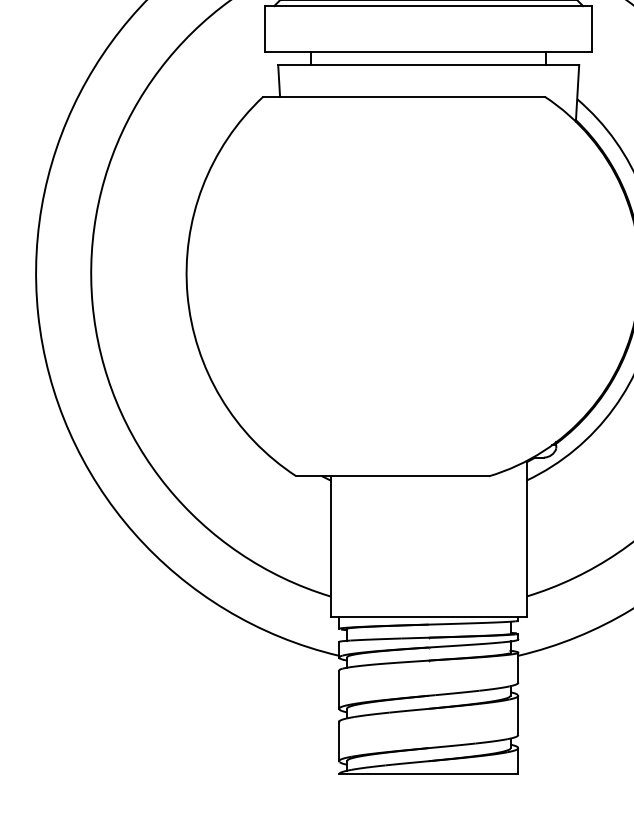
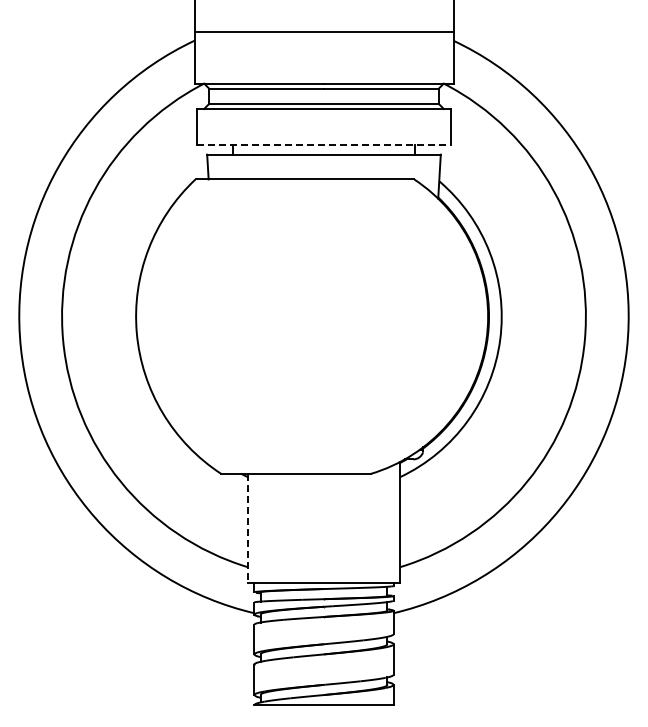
line: (428, 51) -> (323, 144), solid -> dashed
line: (330, 546) -> (247, 528), solid -> dashed

